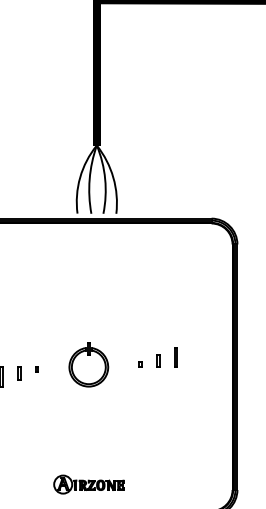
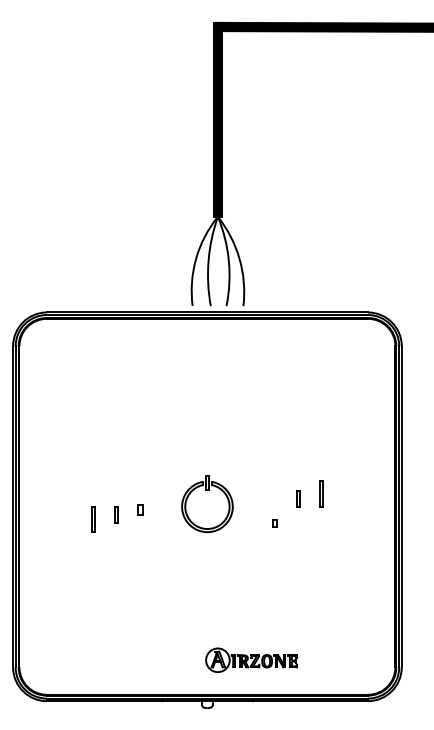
part: (140, 364) -> (274, 523), moved
part: (36, 370) -> (139, 510), size x1.6
part: (88, 483) -> (251, 659), moved

